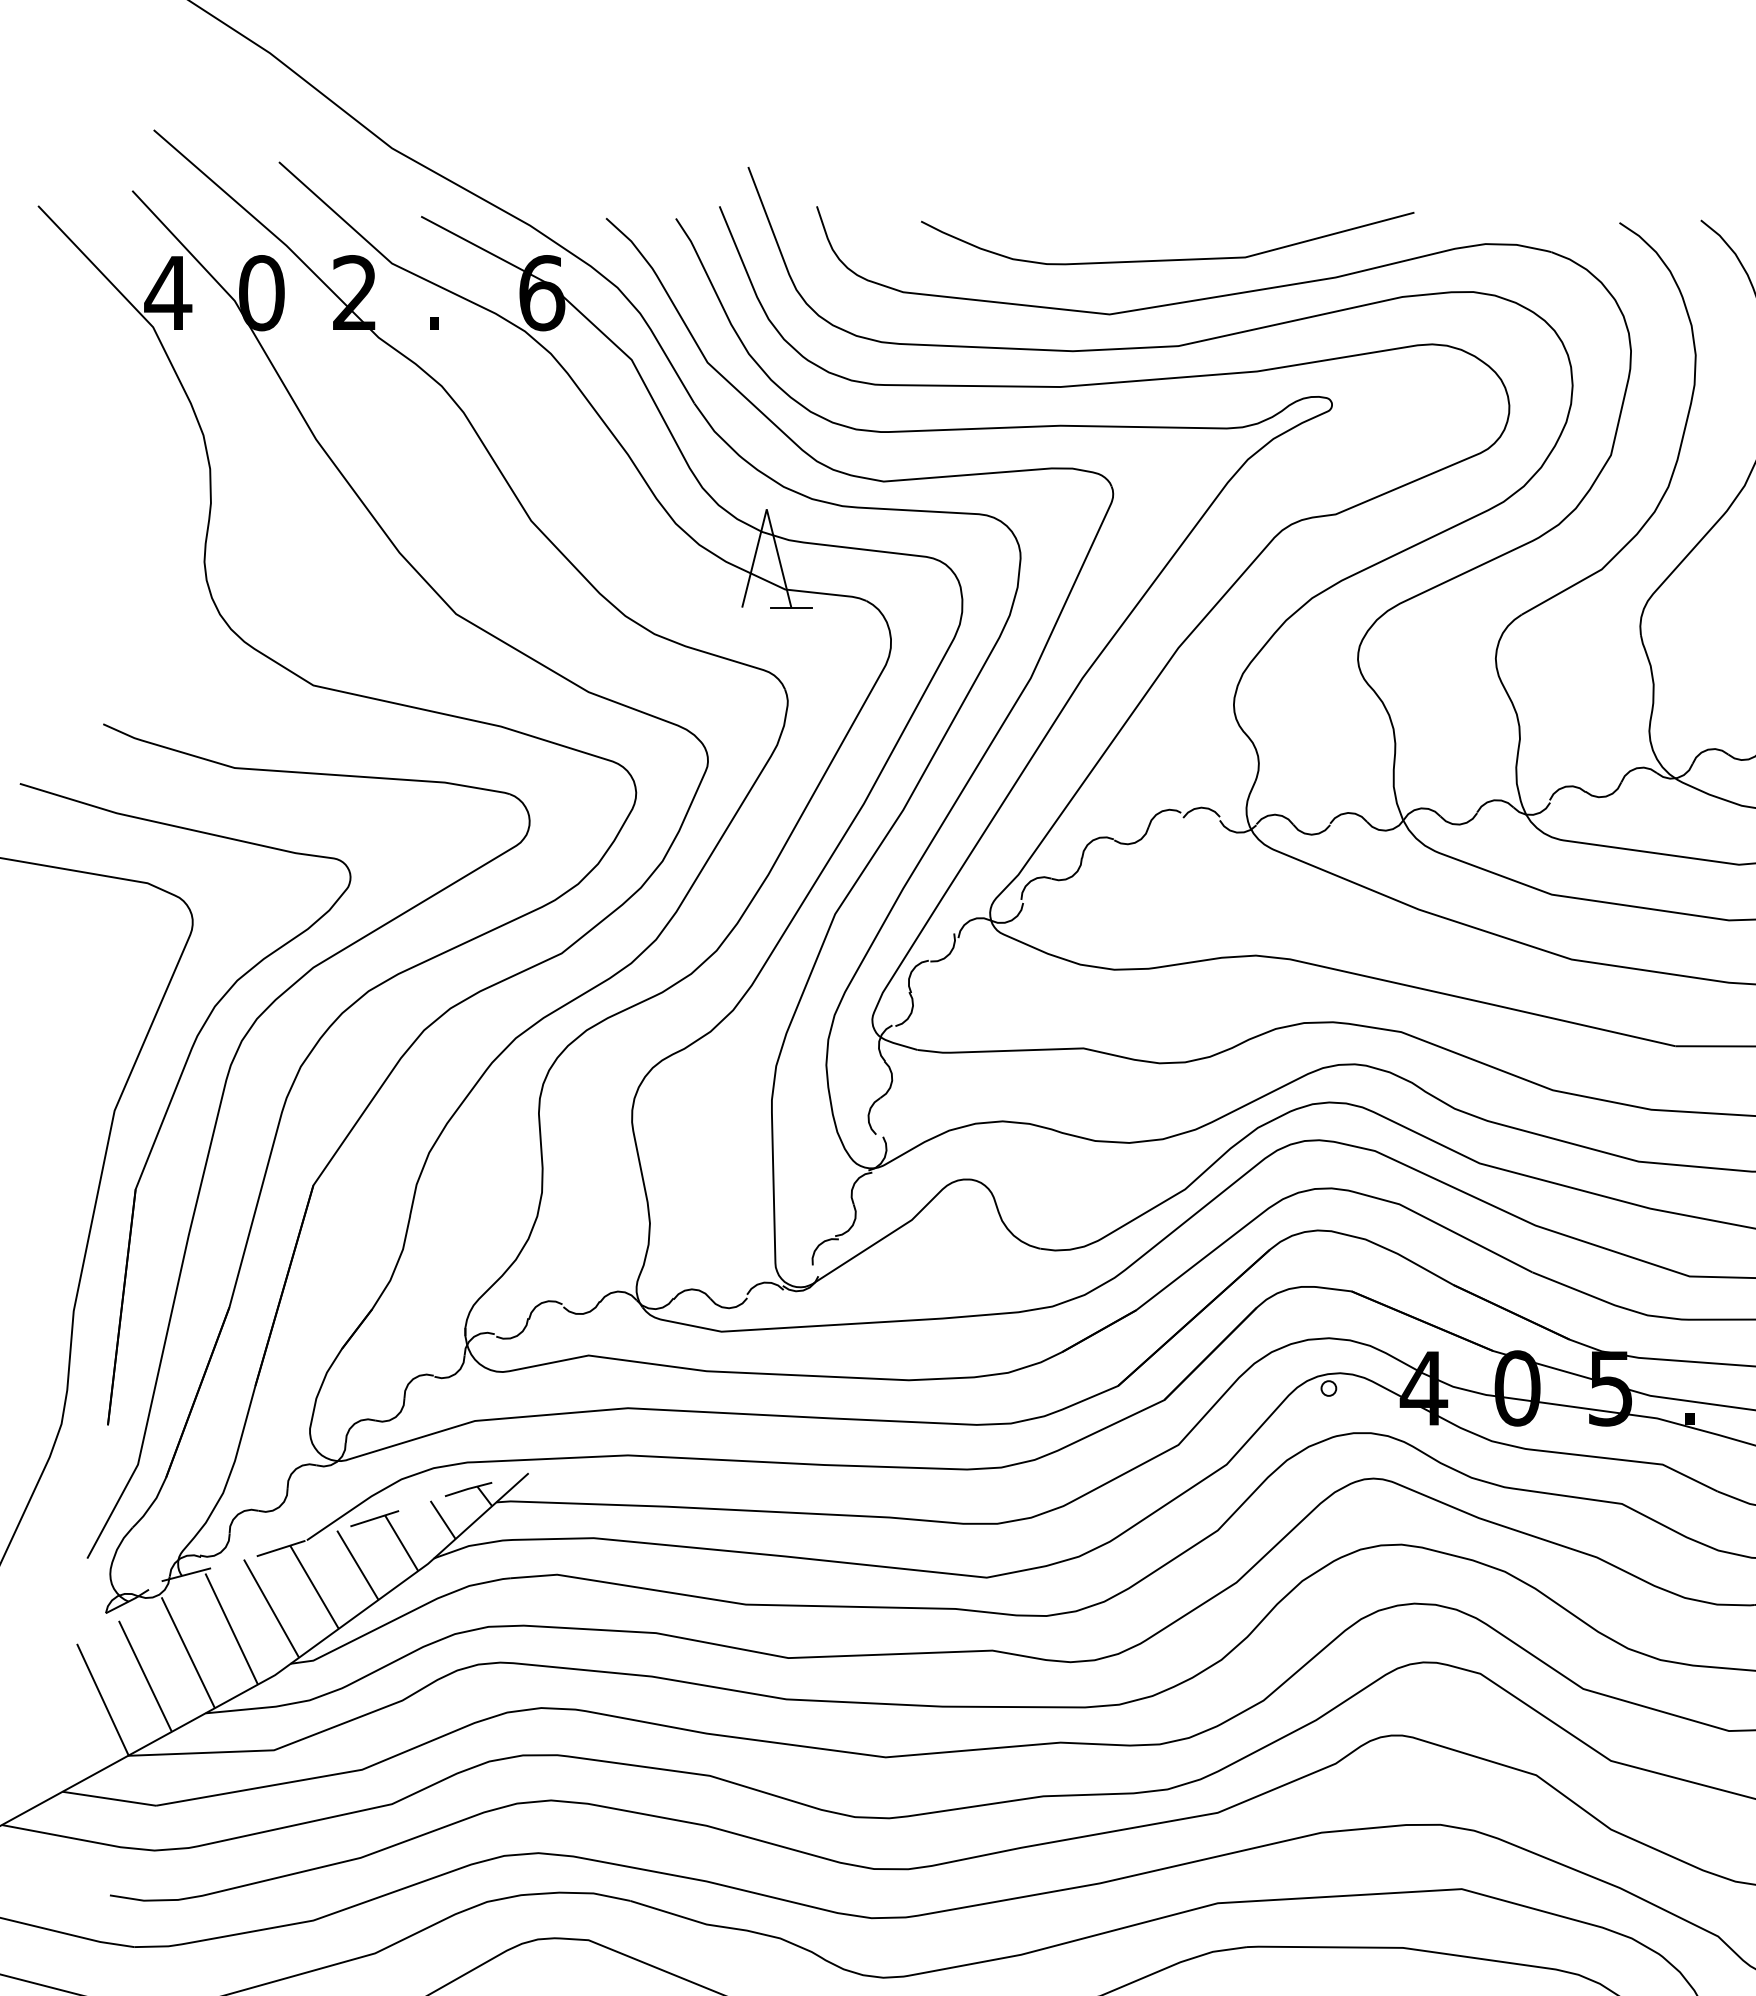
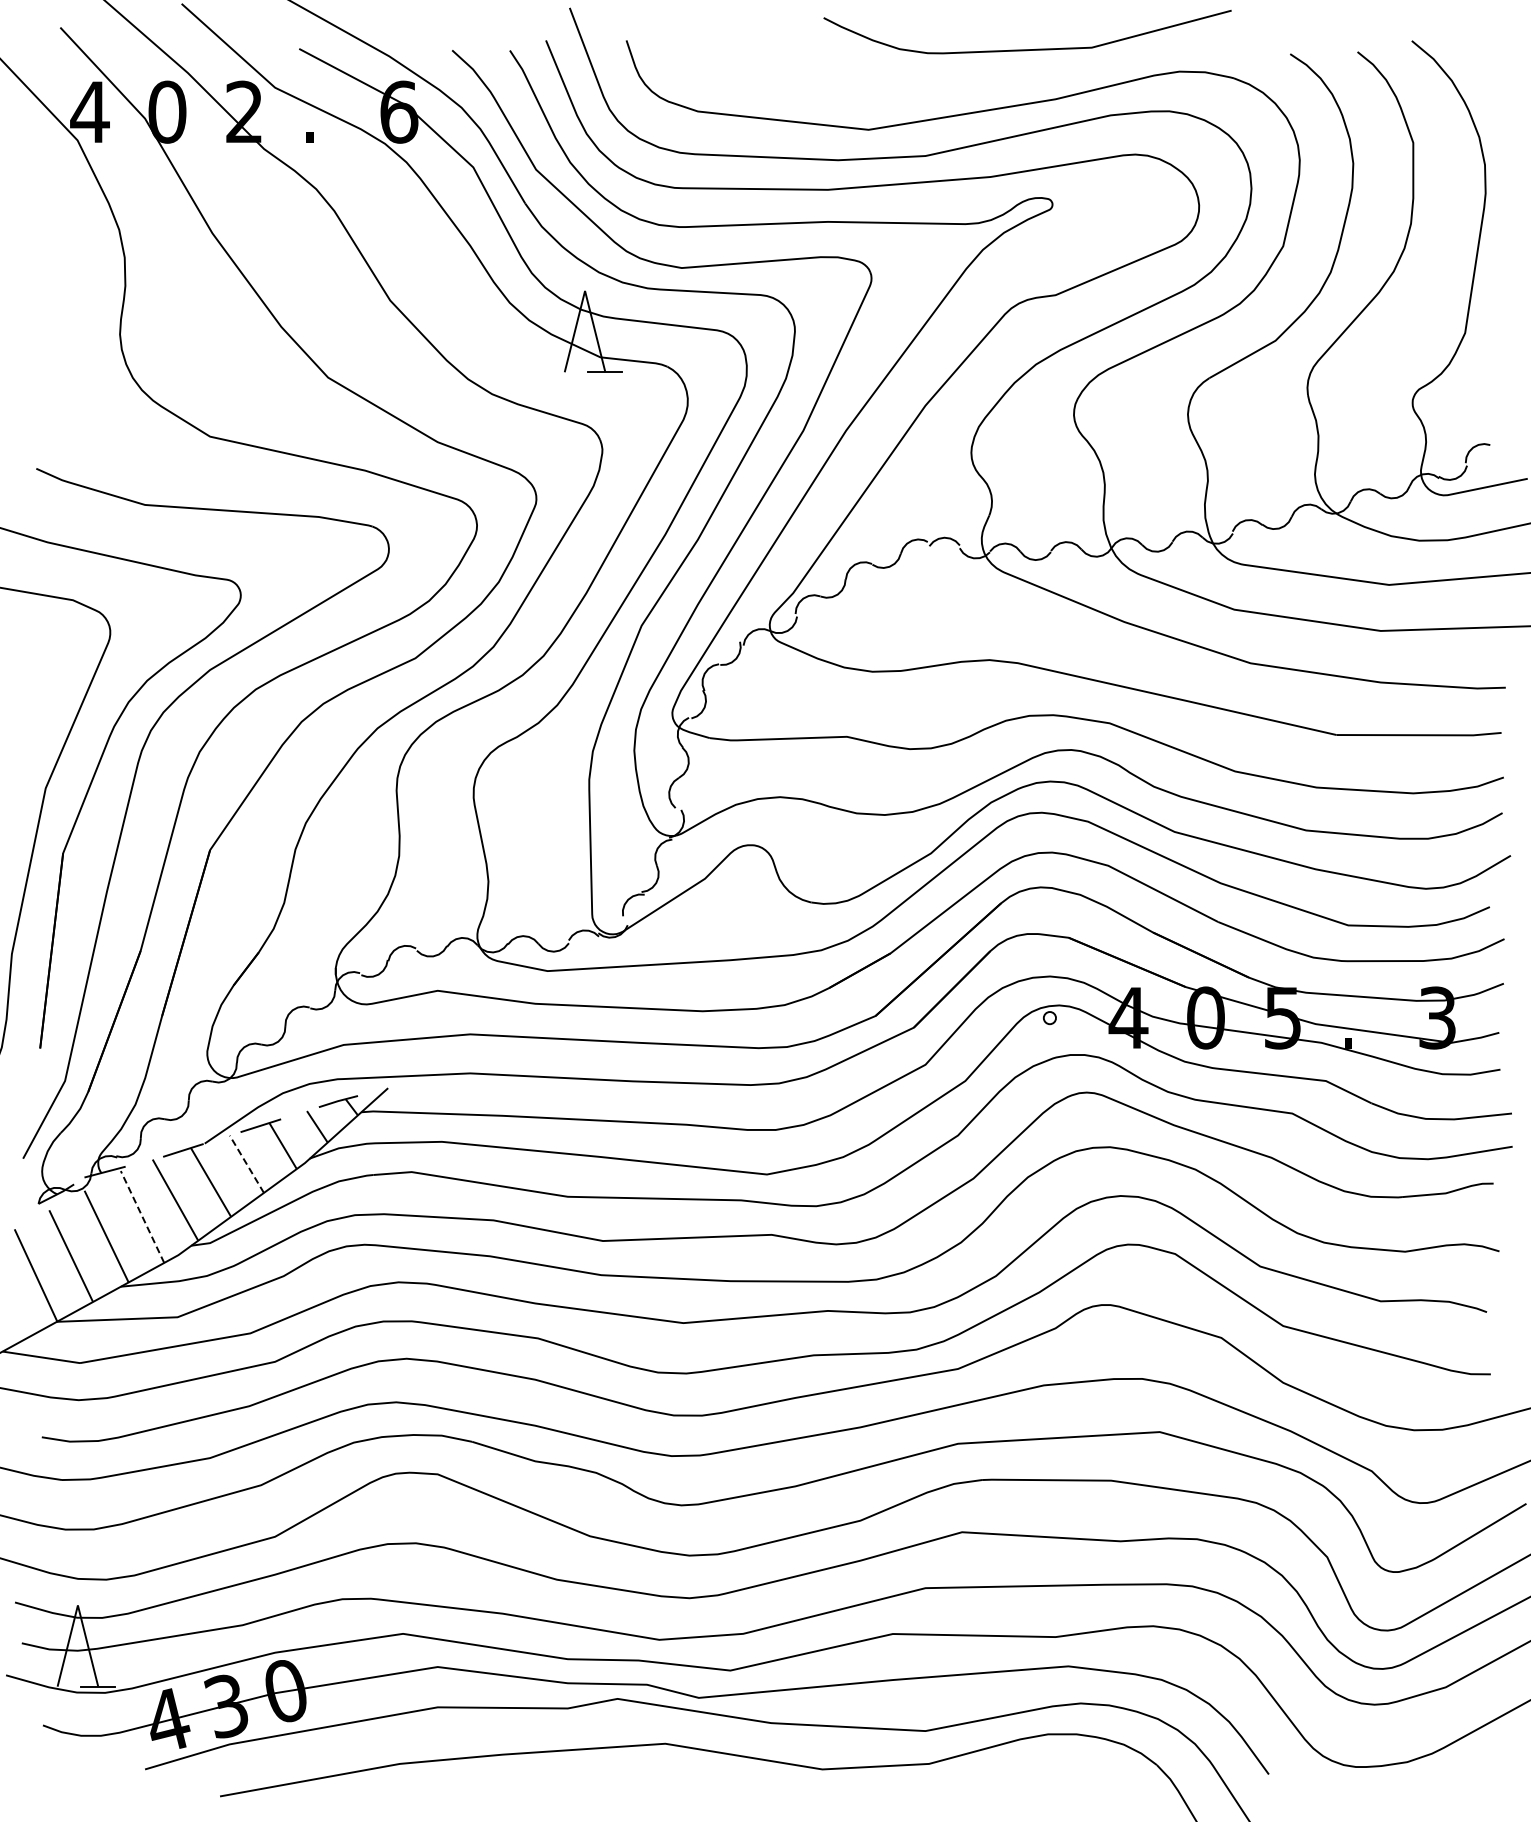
curve: (1167, 259) -> (1027, 49), moved
line: (357, 1564) -> (246, 1163), solid -> dashed
line: (231, 1629) -> (142, 1217), solid -> dashed

